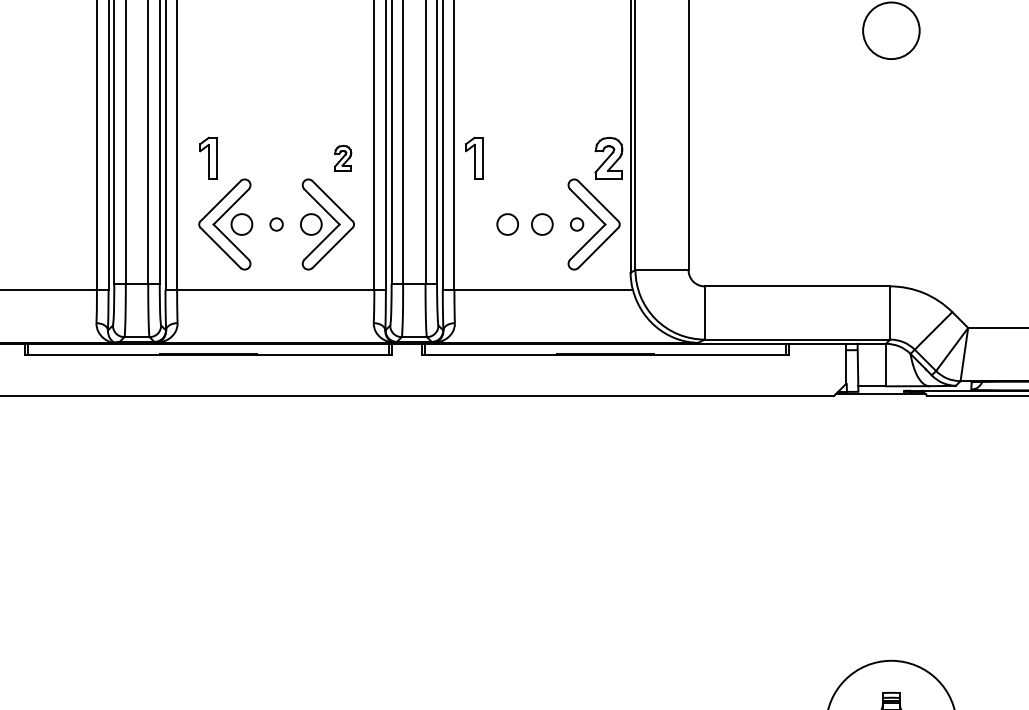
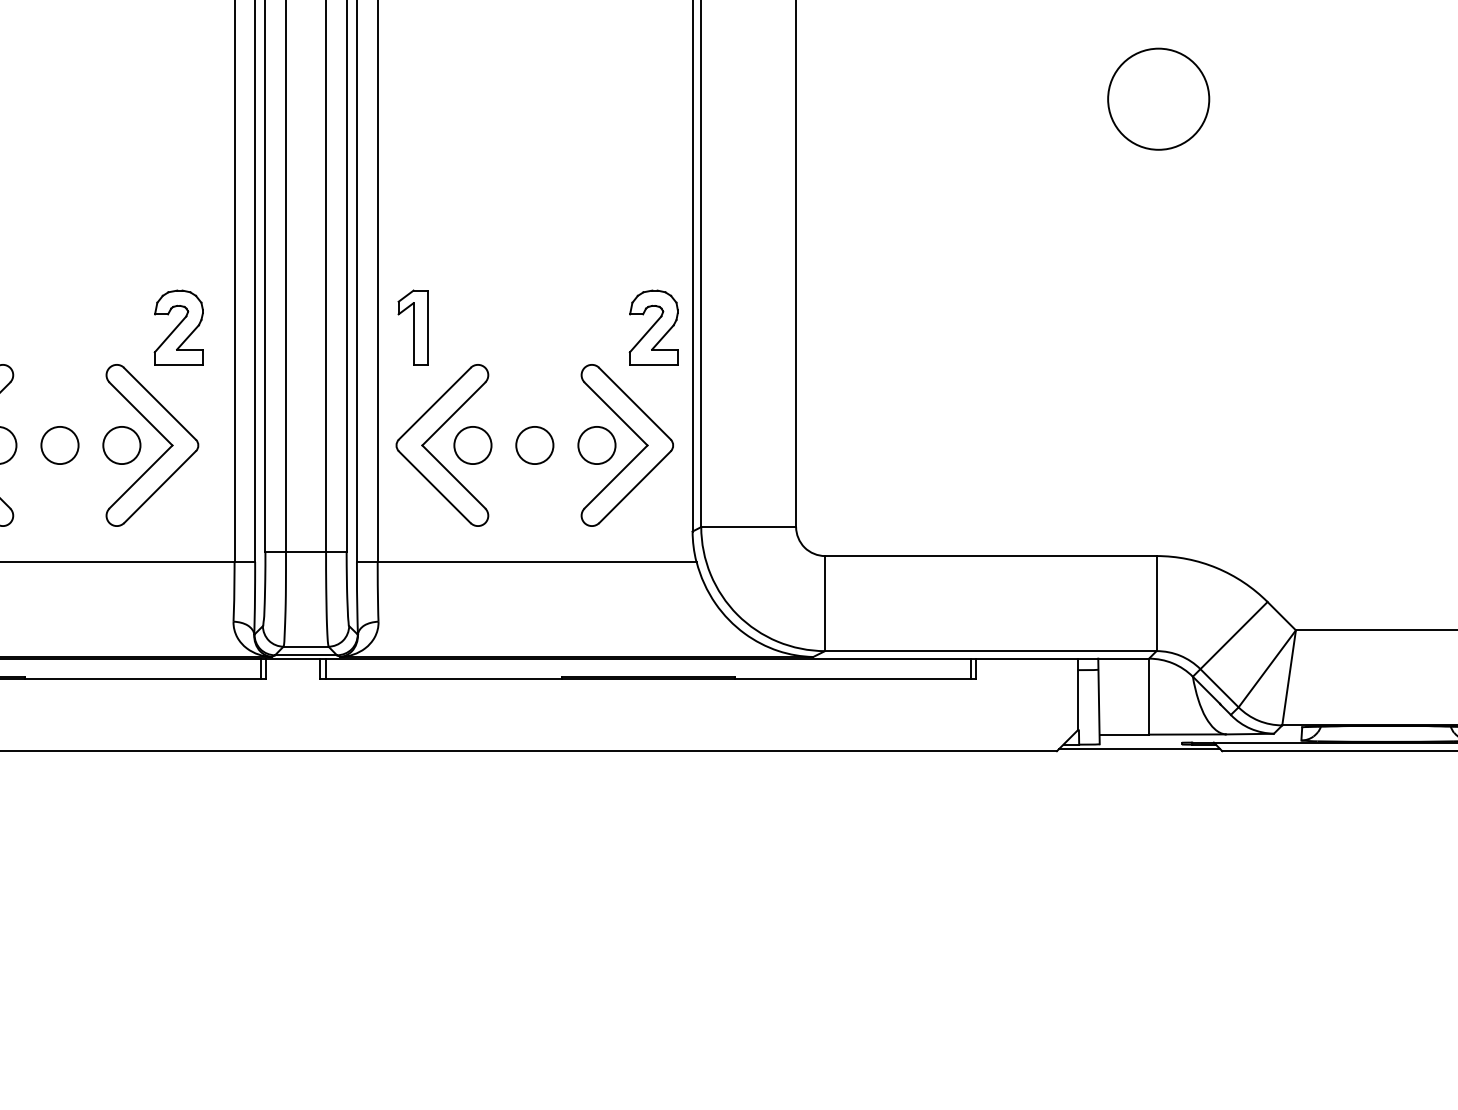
part: (342, 157) -> (177, 325), size x1.67
part: (485, 219) -> (433, 436), added
circle: (276, 224) -> (59, 445), size x1.67
circle: (576, 224) -> (595, 445), size x1.67

